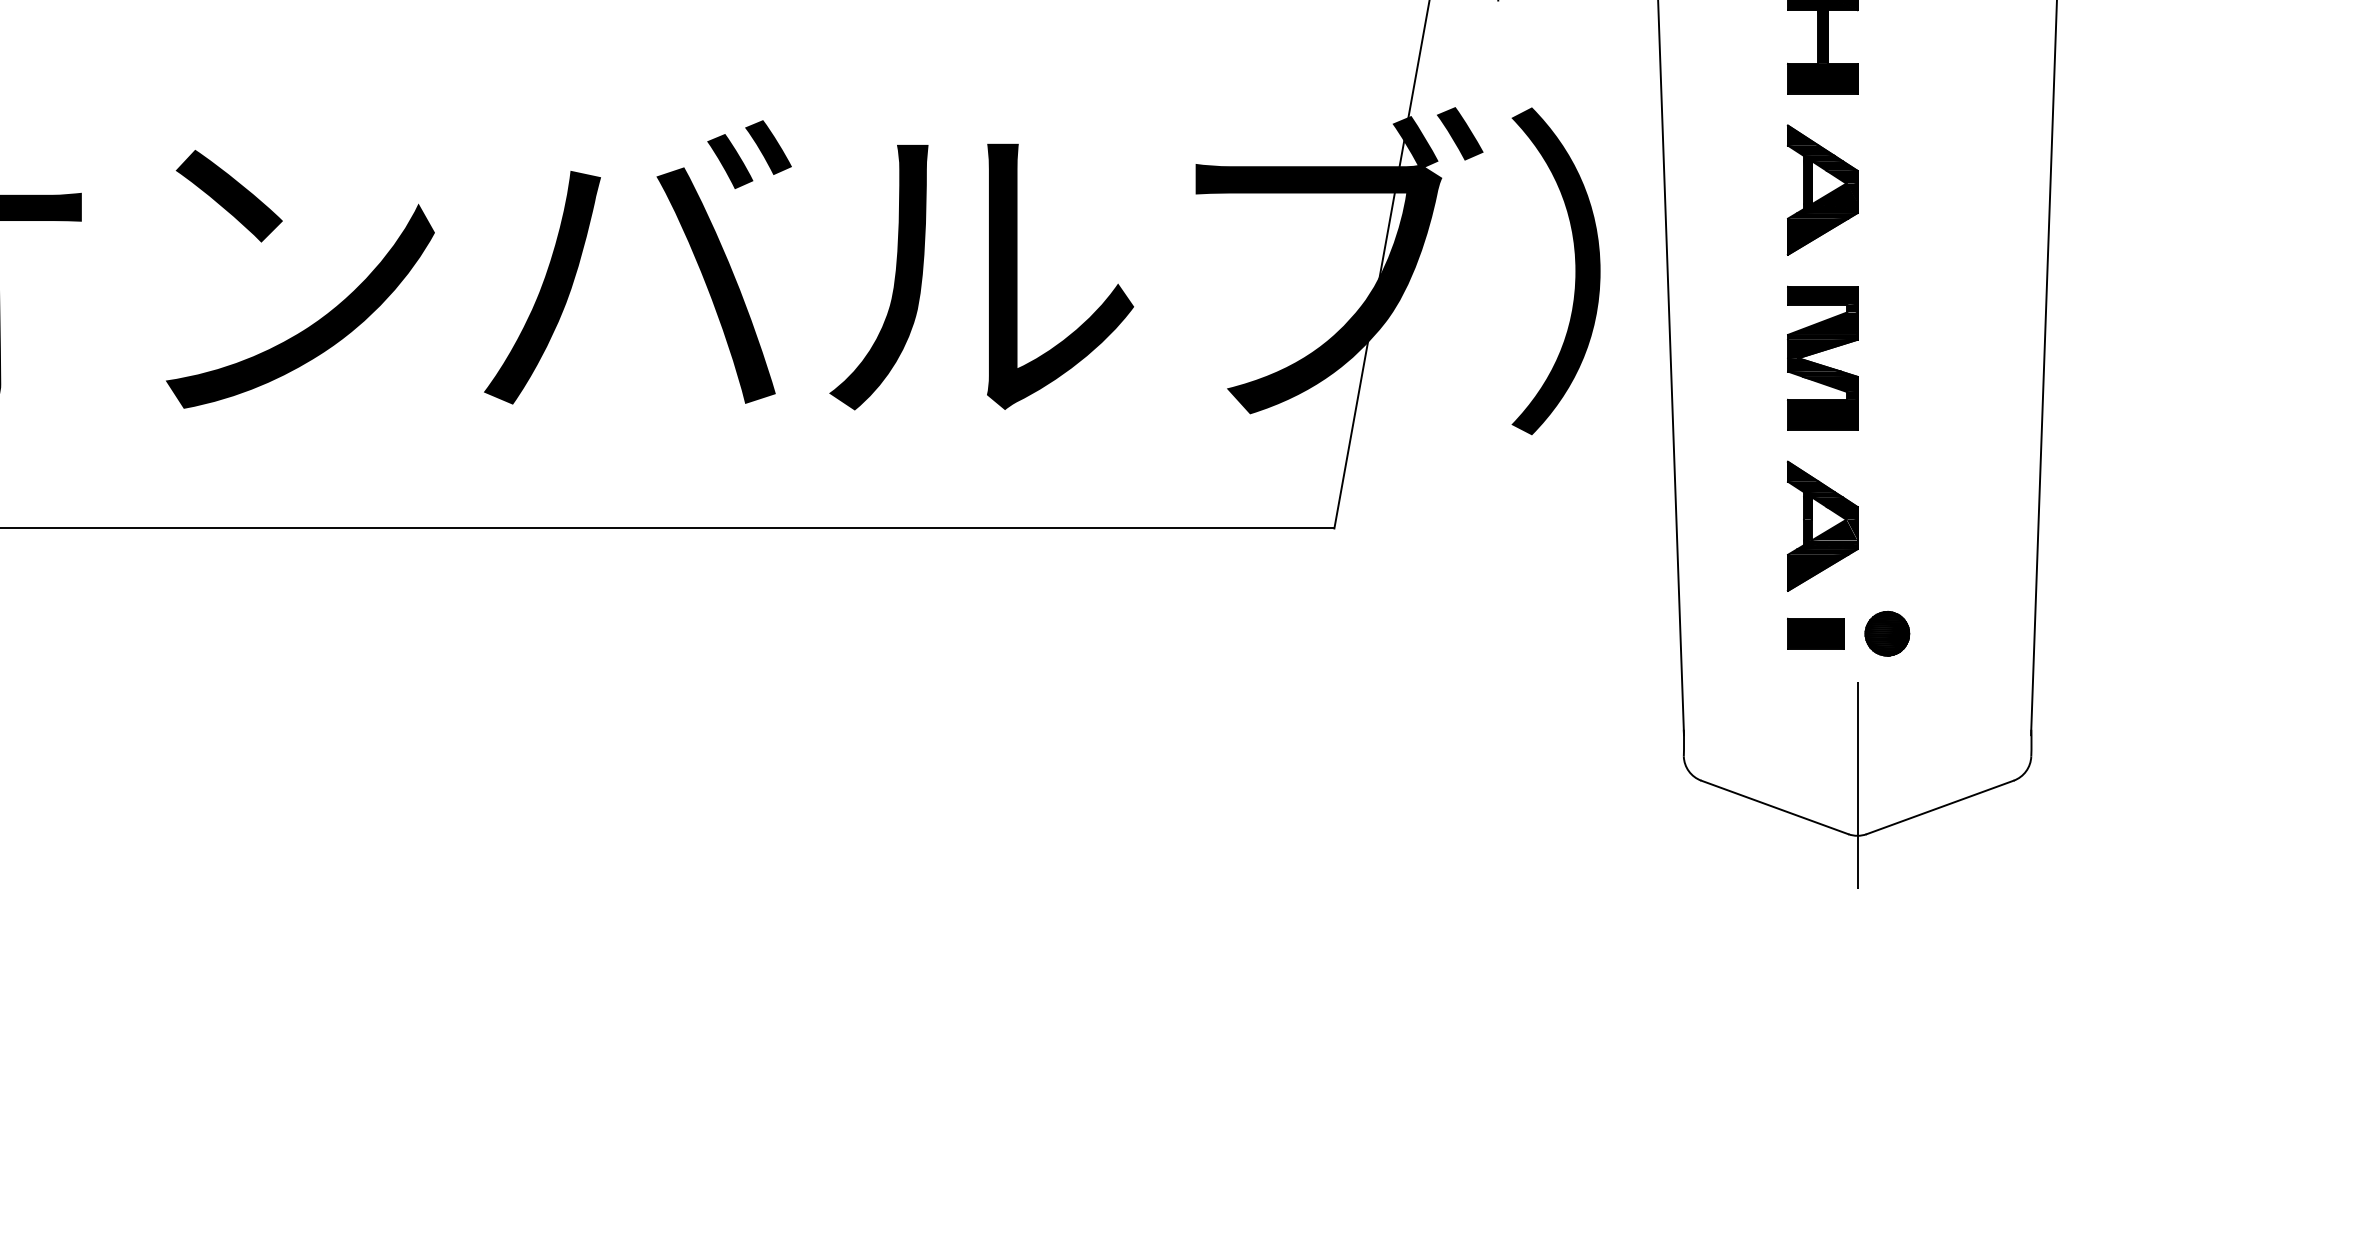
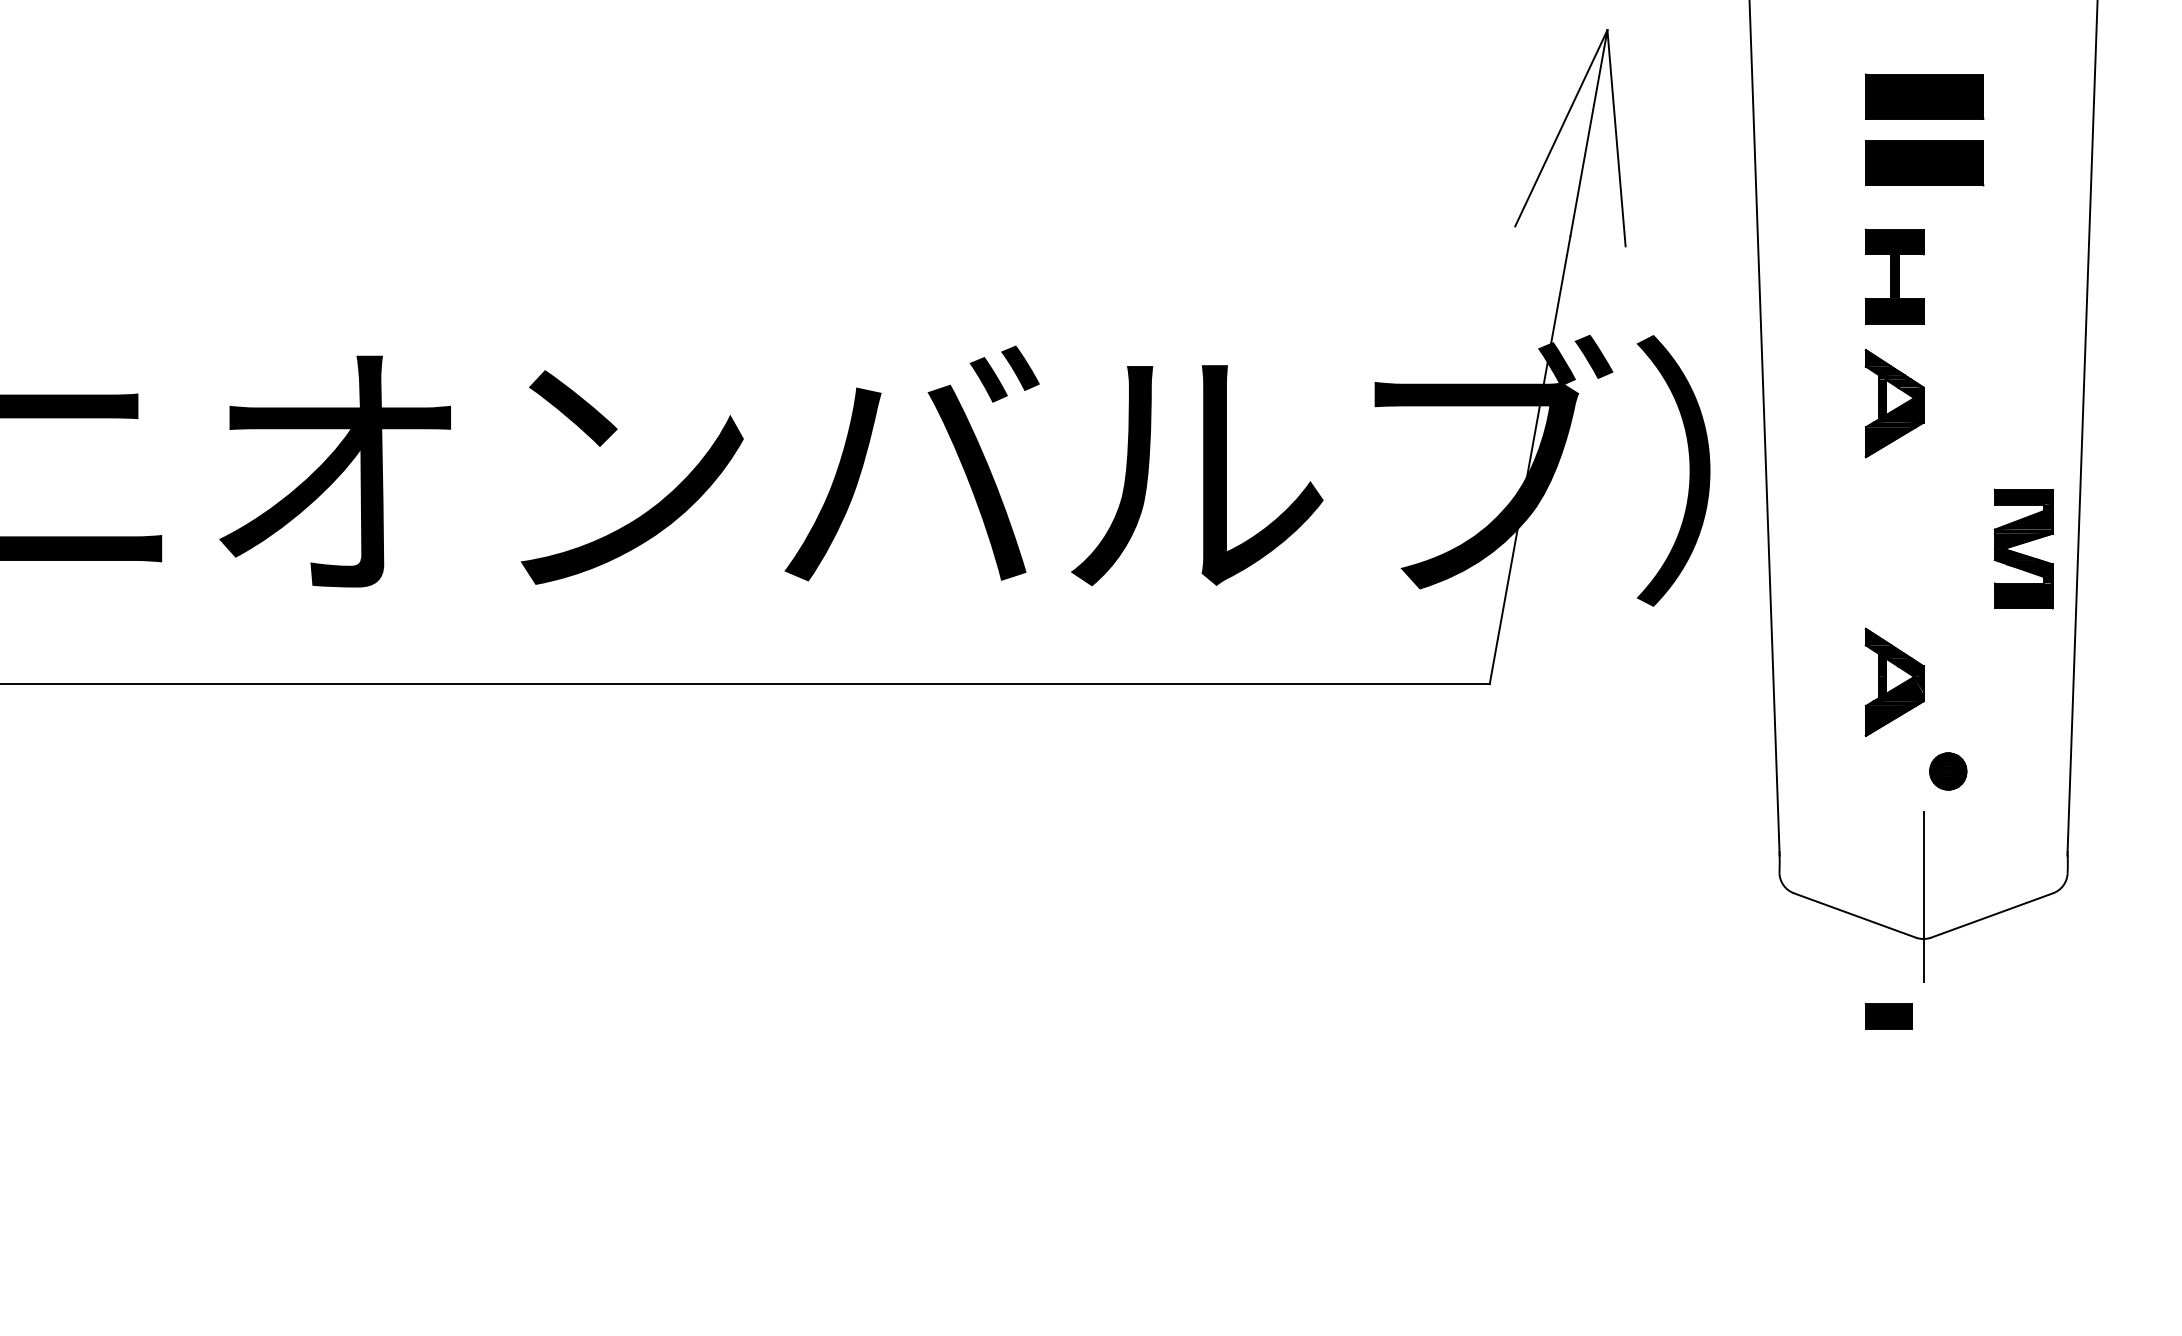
part: (1822, 357) -> (2023, 548), moved
part: (1815, 633) -> (1888, 1016), moved

